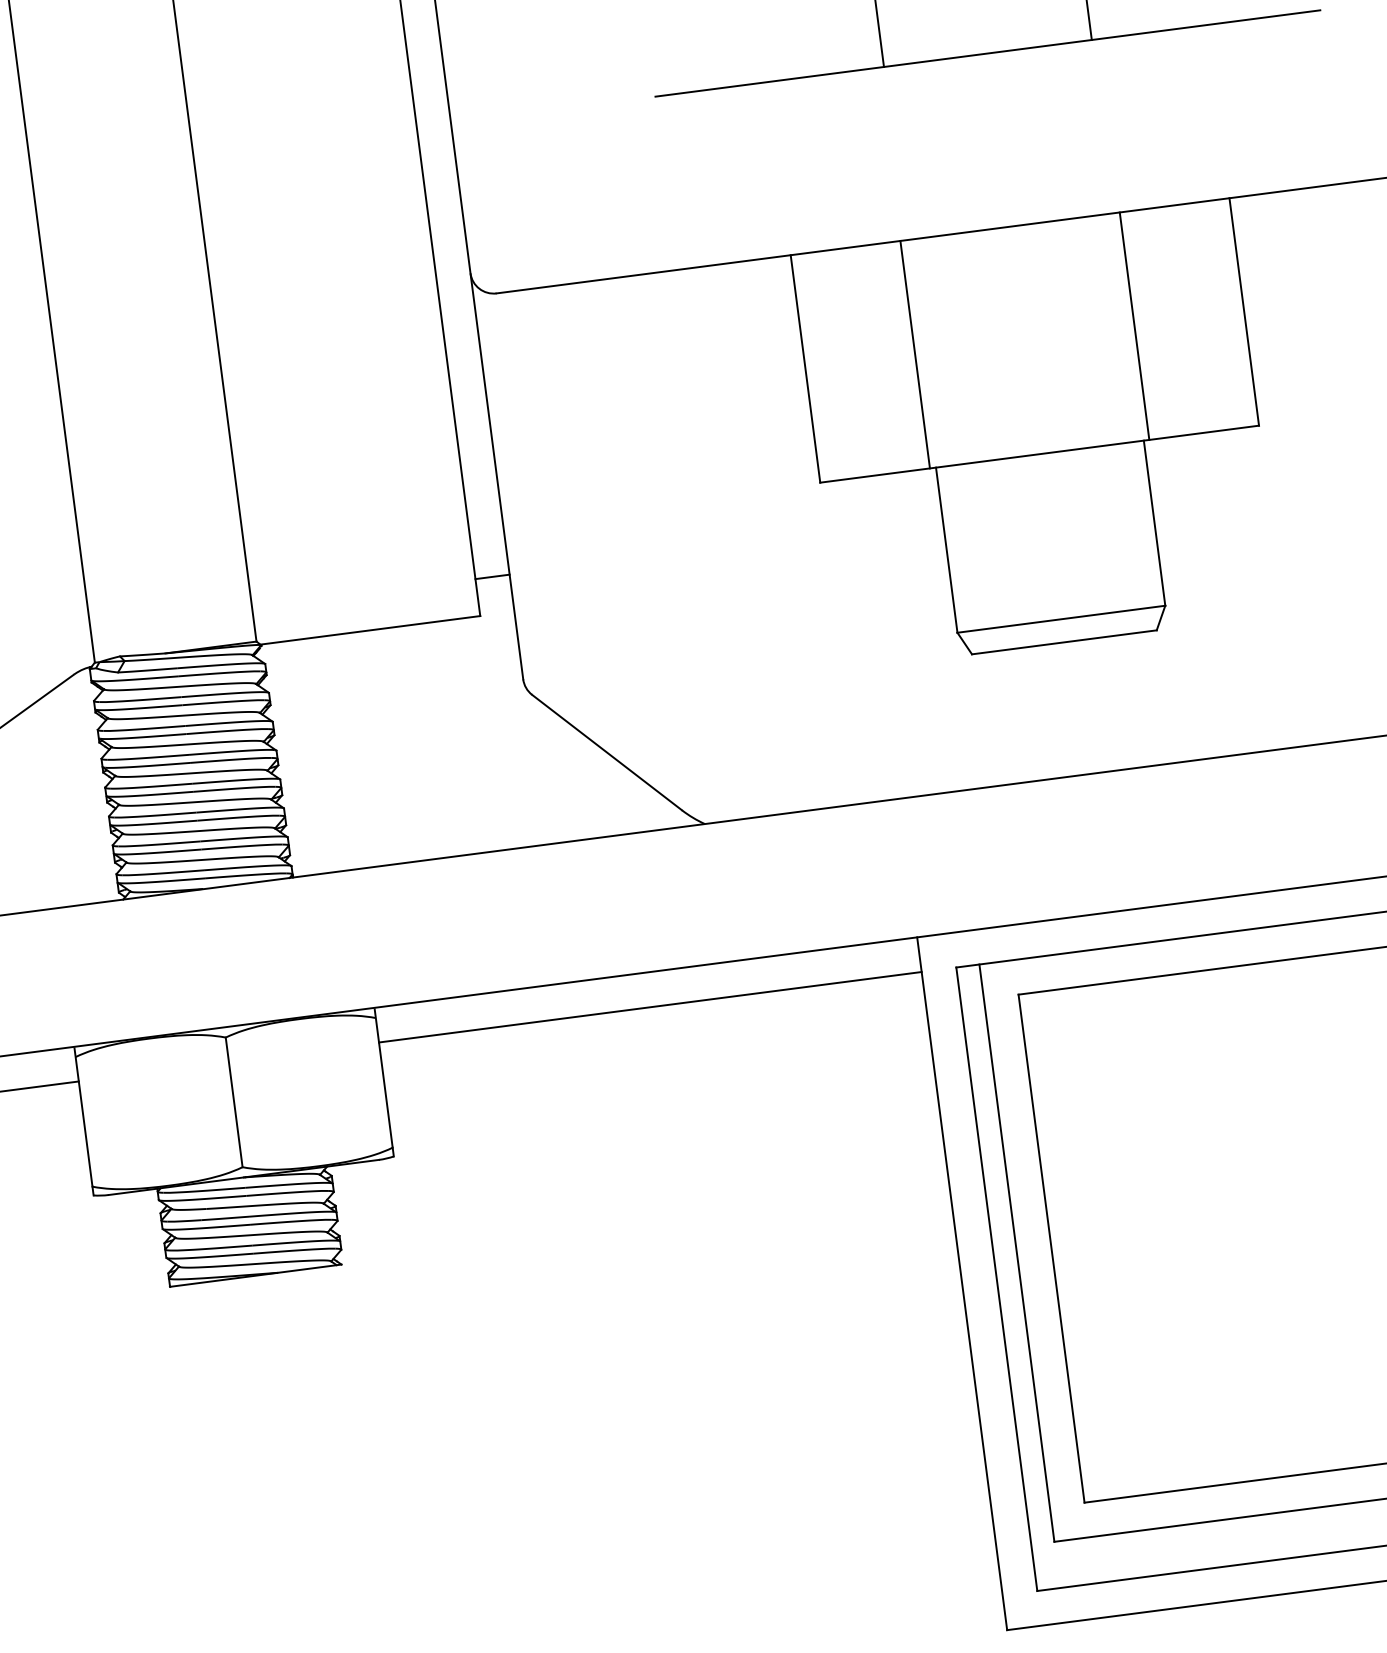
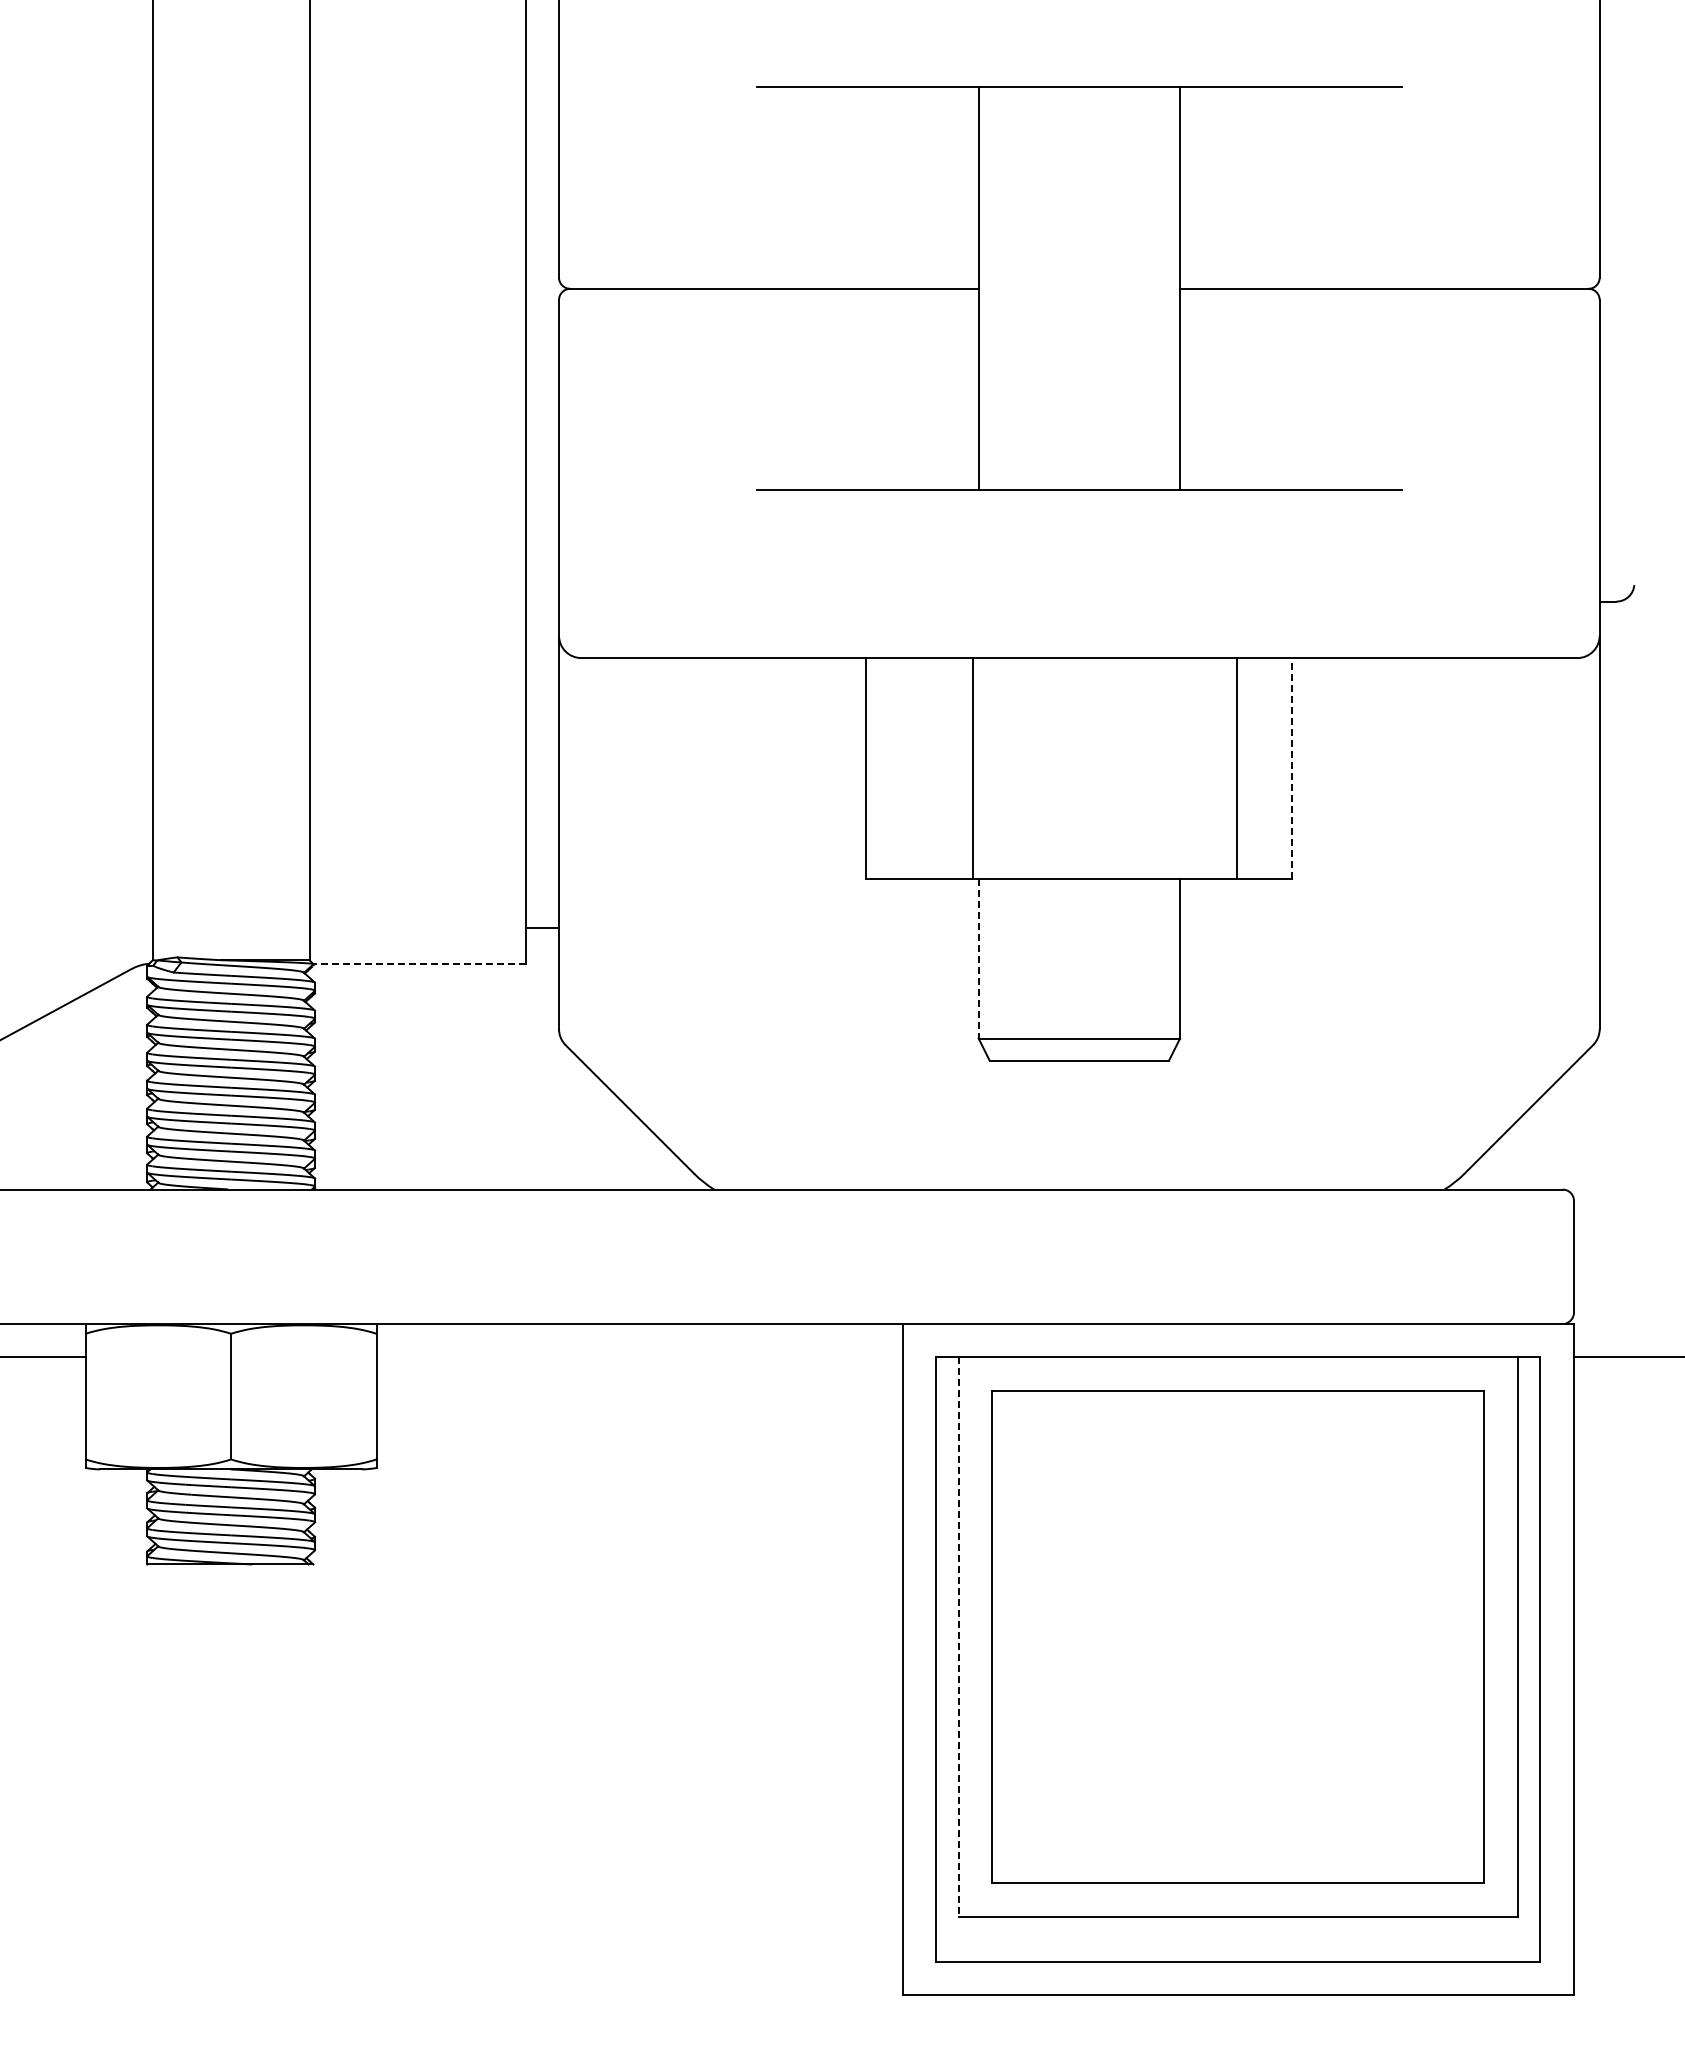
line: (1243, 311) -> (1291, 767), solid -> dashed
line: (1134, 326) -> (1237, 768), moved
line: (946, 551) -> (978, 959), solid -> dashed
line: (370, 630) -> (419, 963), solid -> dashed
line: (650, 1007) -> (639, 1357), removed
line: (1016, 1253) -> (958, 1637), solid -> dashed

